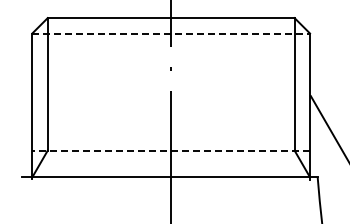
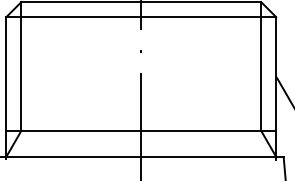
line: (171, 33) -> (141, 17), dashed -> solid
line: (171, 150) -> (141, 130), dashed -> solid

